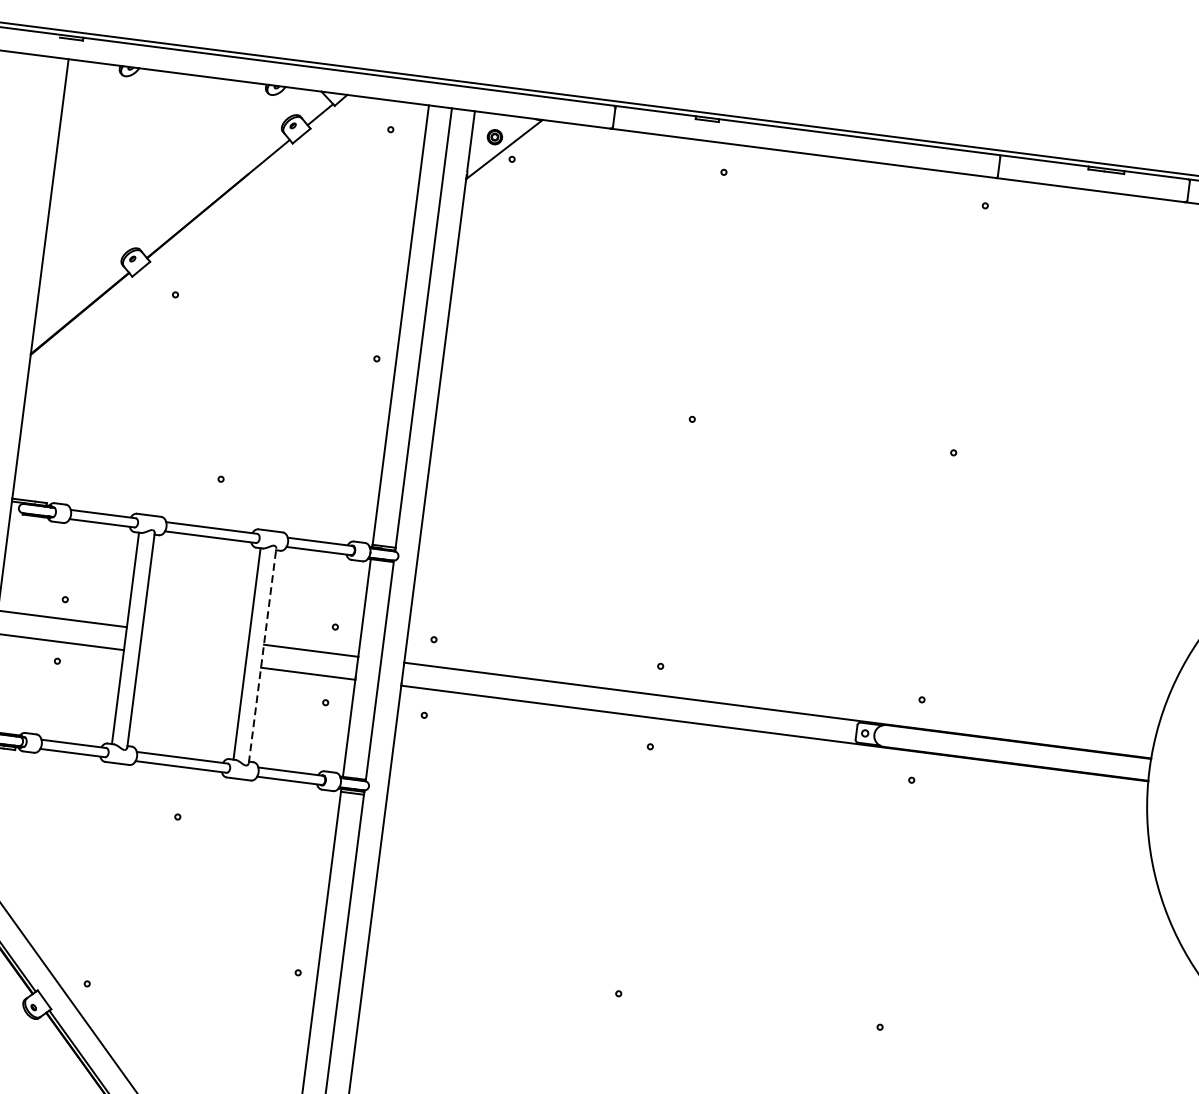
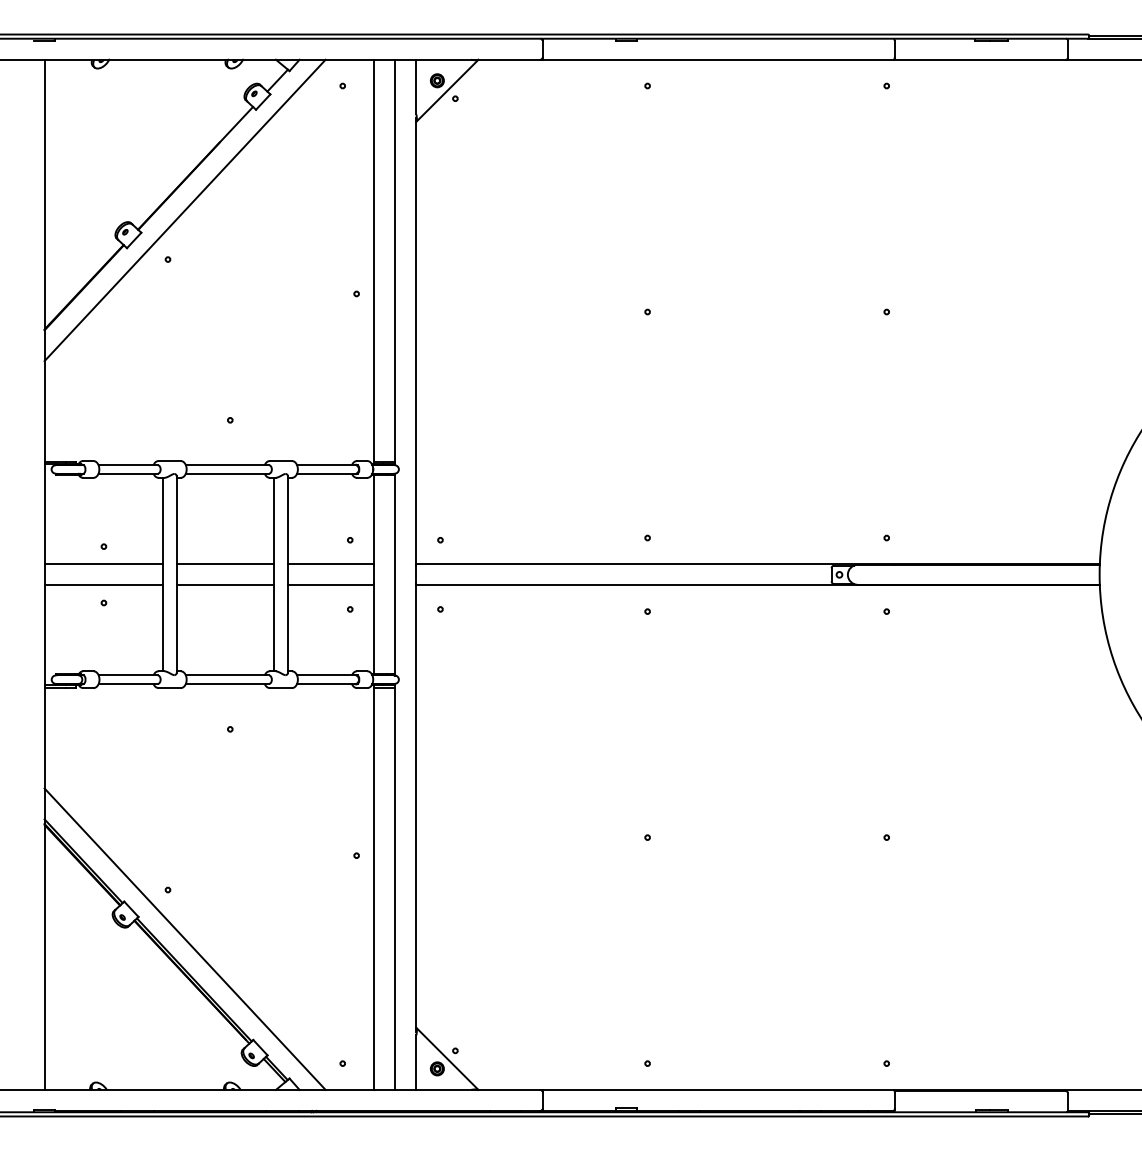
line: (200, 243) -> (184, 210), added
line: (194, 636) -> (224, 564), added
line: (263, 655) -> (288, 574), dashed -> solid
line: (191, 658) -> (224, 585), added

